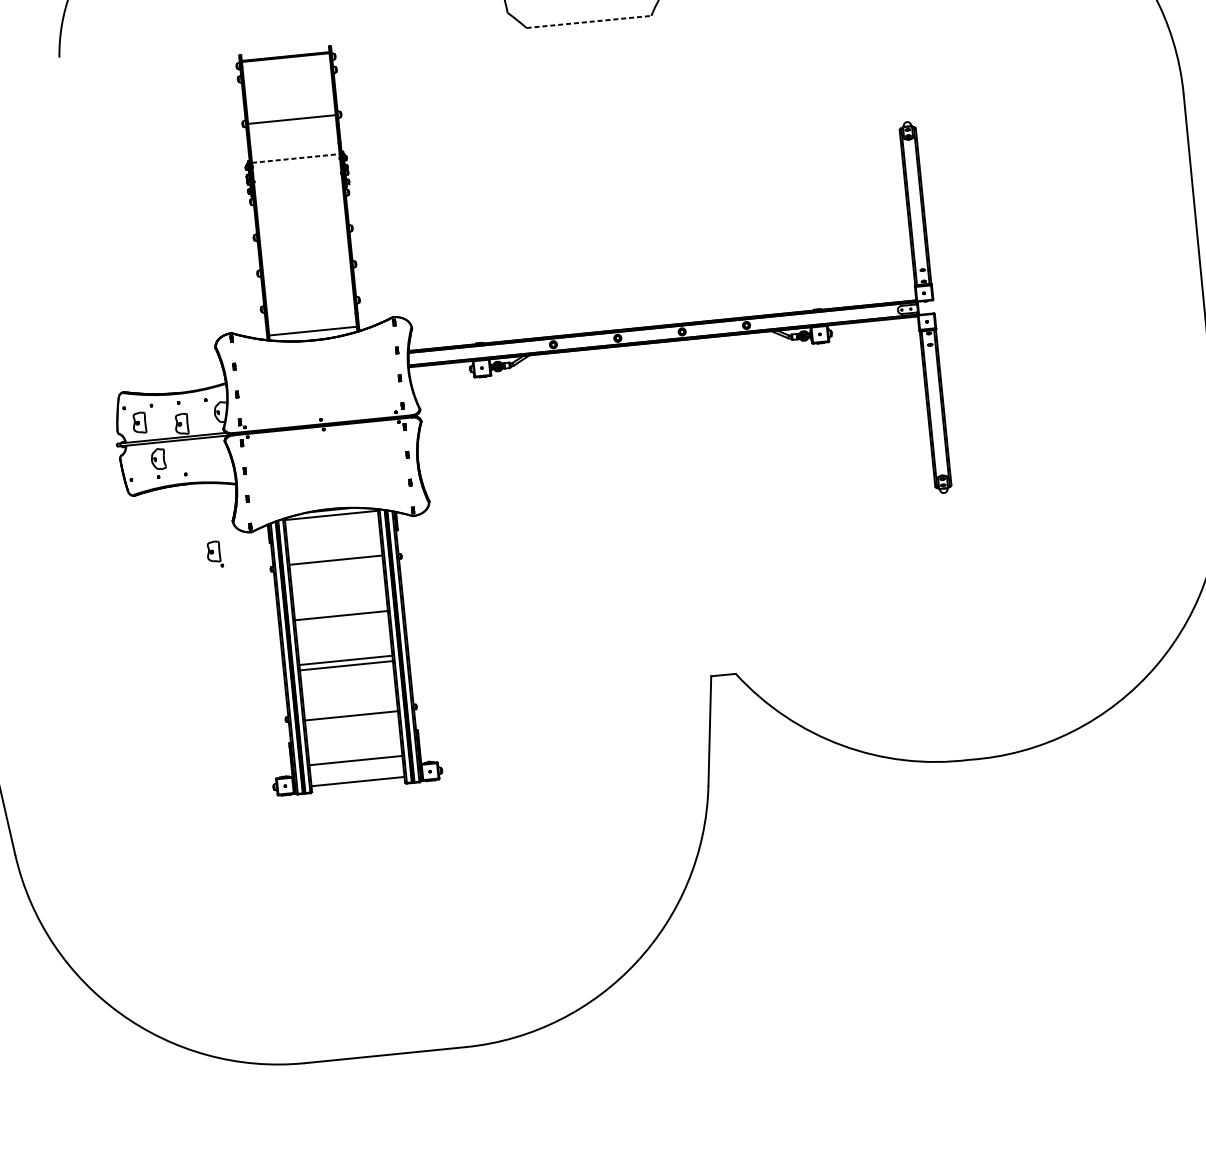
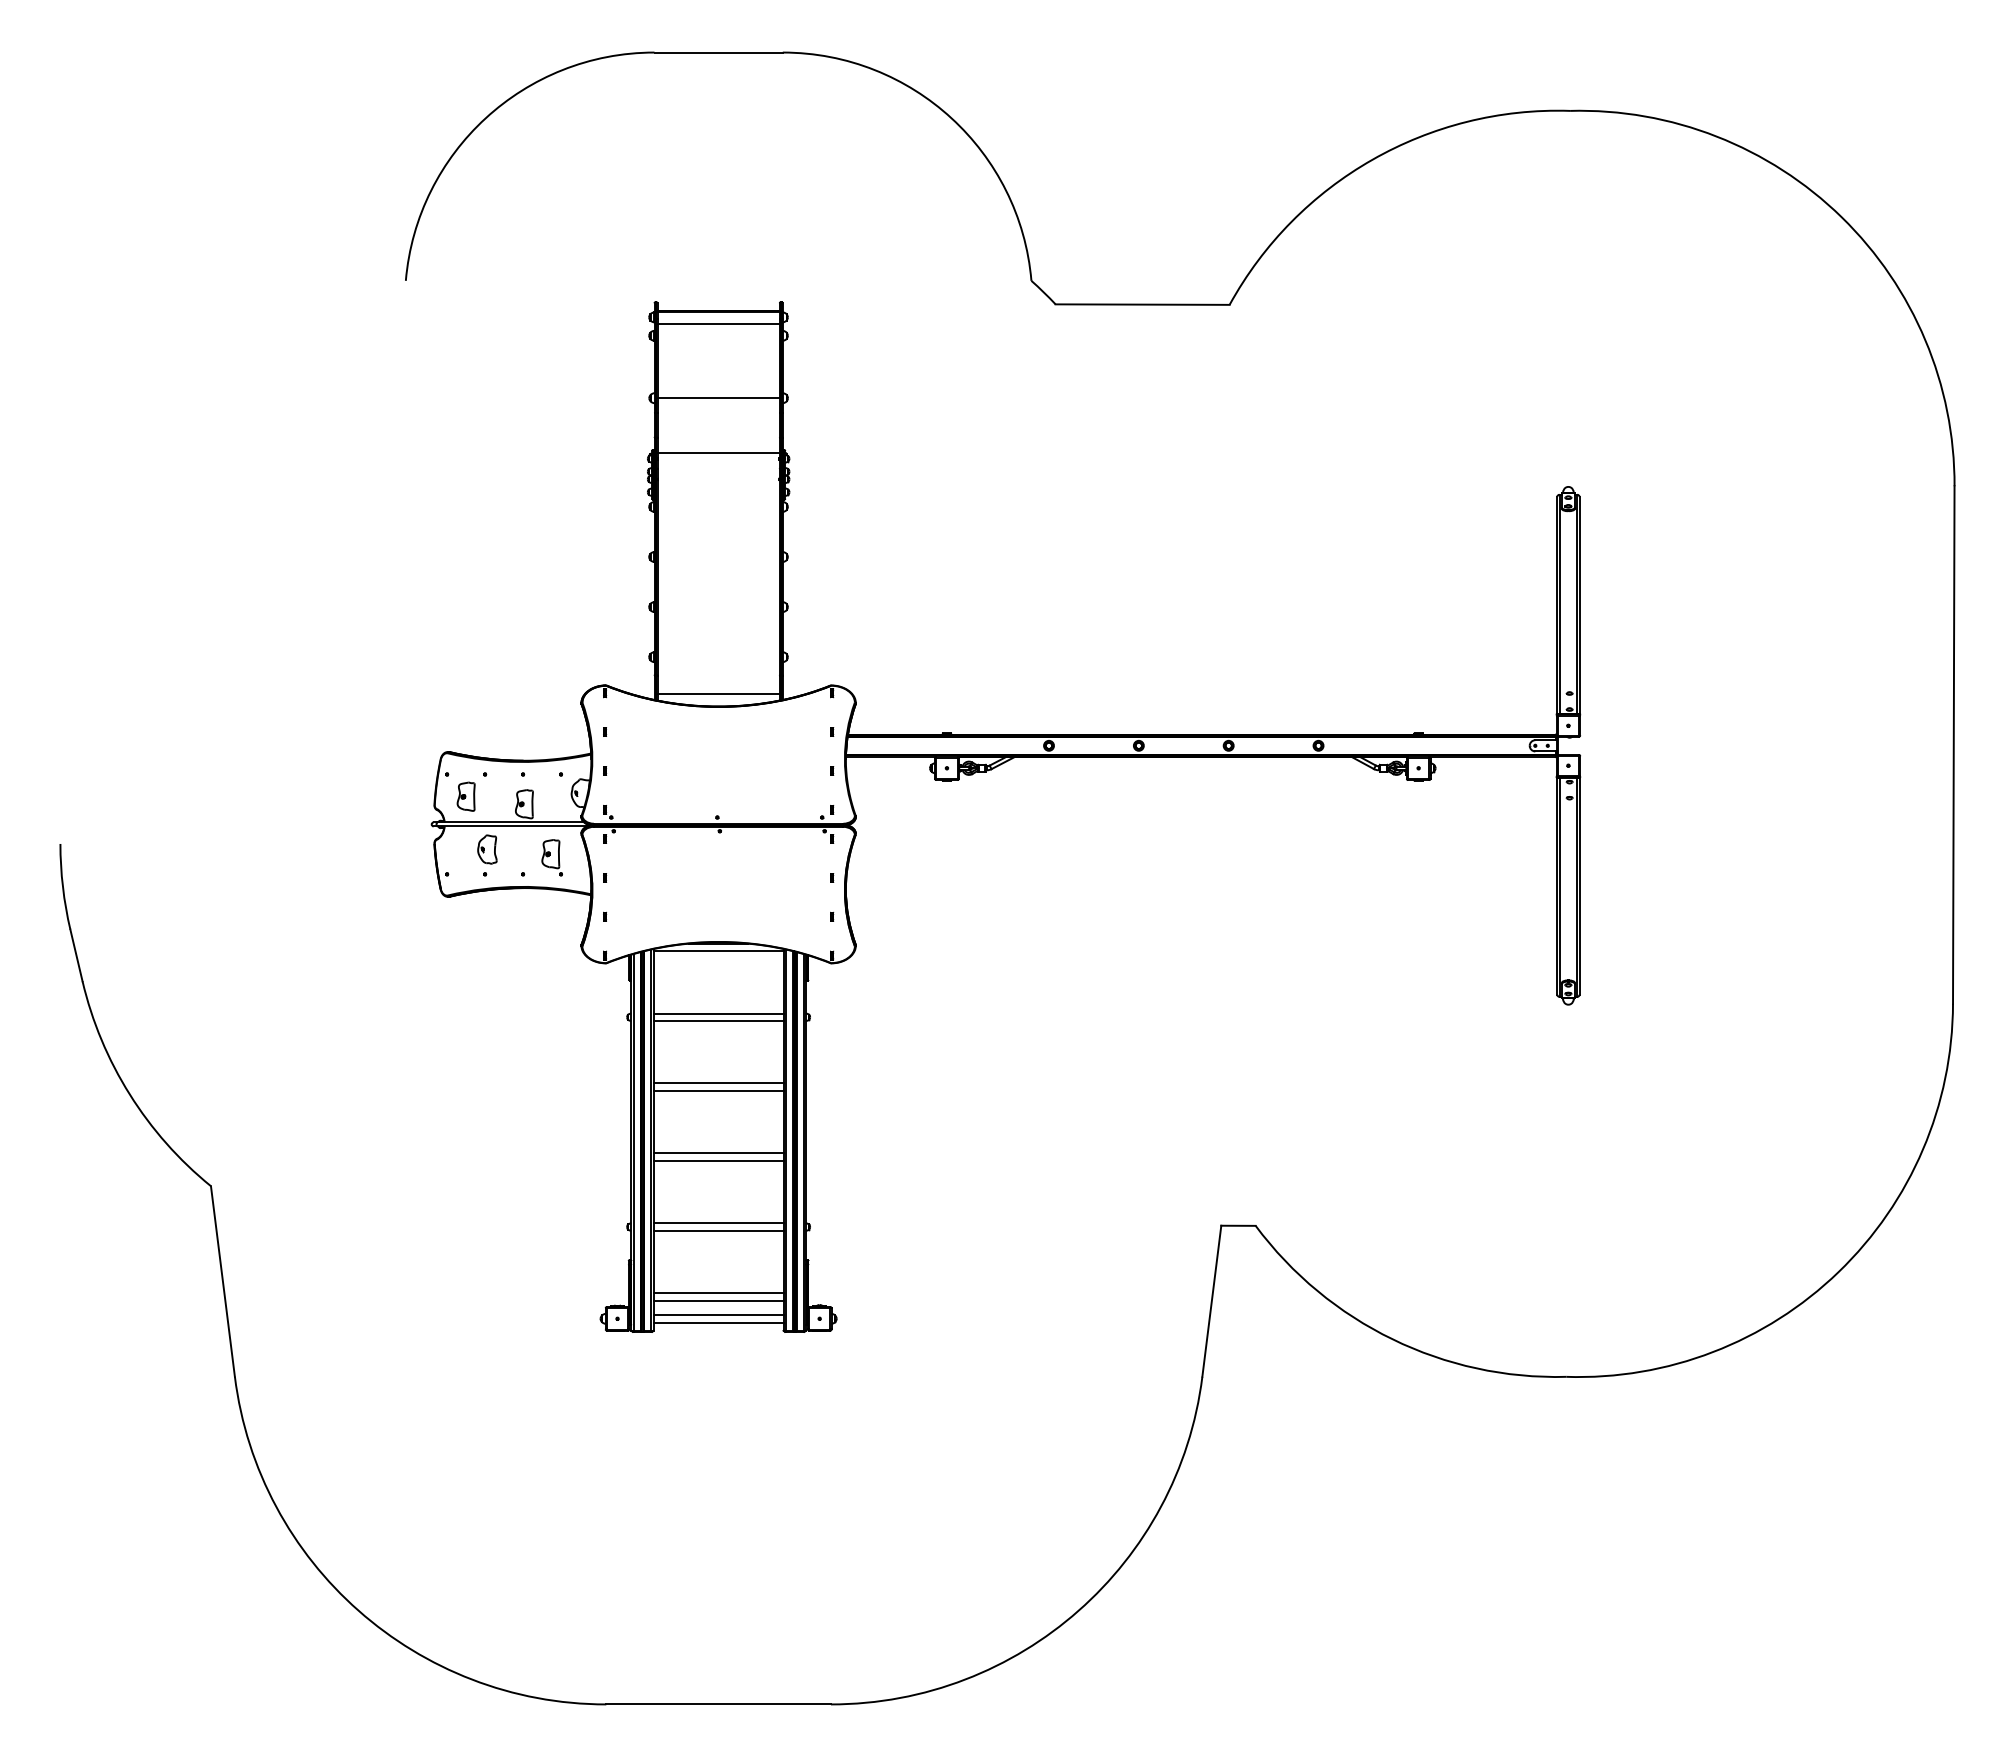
line: (589, 21) -> (1143, 304), dashed -> solid
line: (286, 65) -> (718, 323), added
line: (296, 158) -> (719, 452), dashed -> solid
part: (214, 554) -> (551, 857), moved
line: (336, 565) -> (718, 1021), added
line: (340, 610) -> (718, 1083), added
line: (350, 710) -> (718, 1223), added
line: (356, 765) -> (718, 1300), added
line: (357, 776) -> (718, 1315), added

